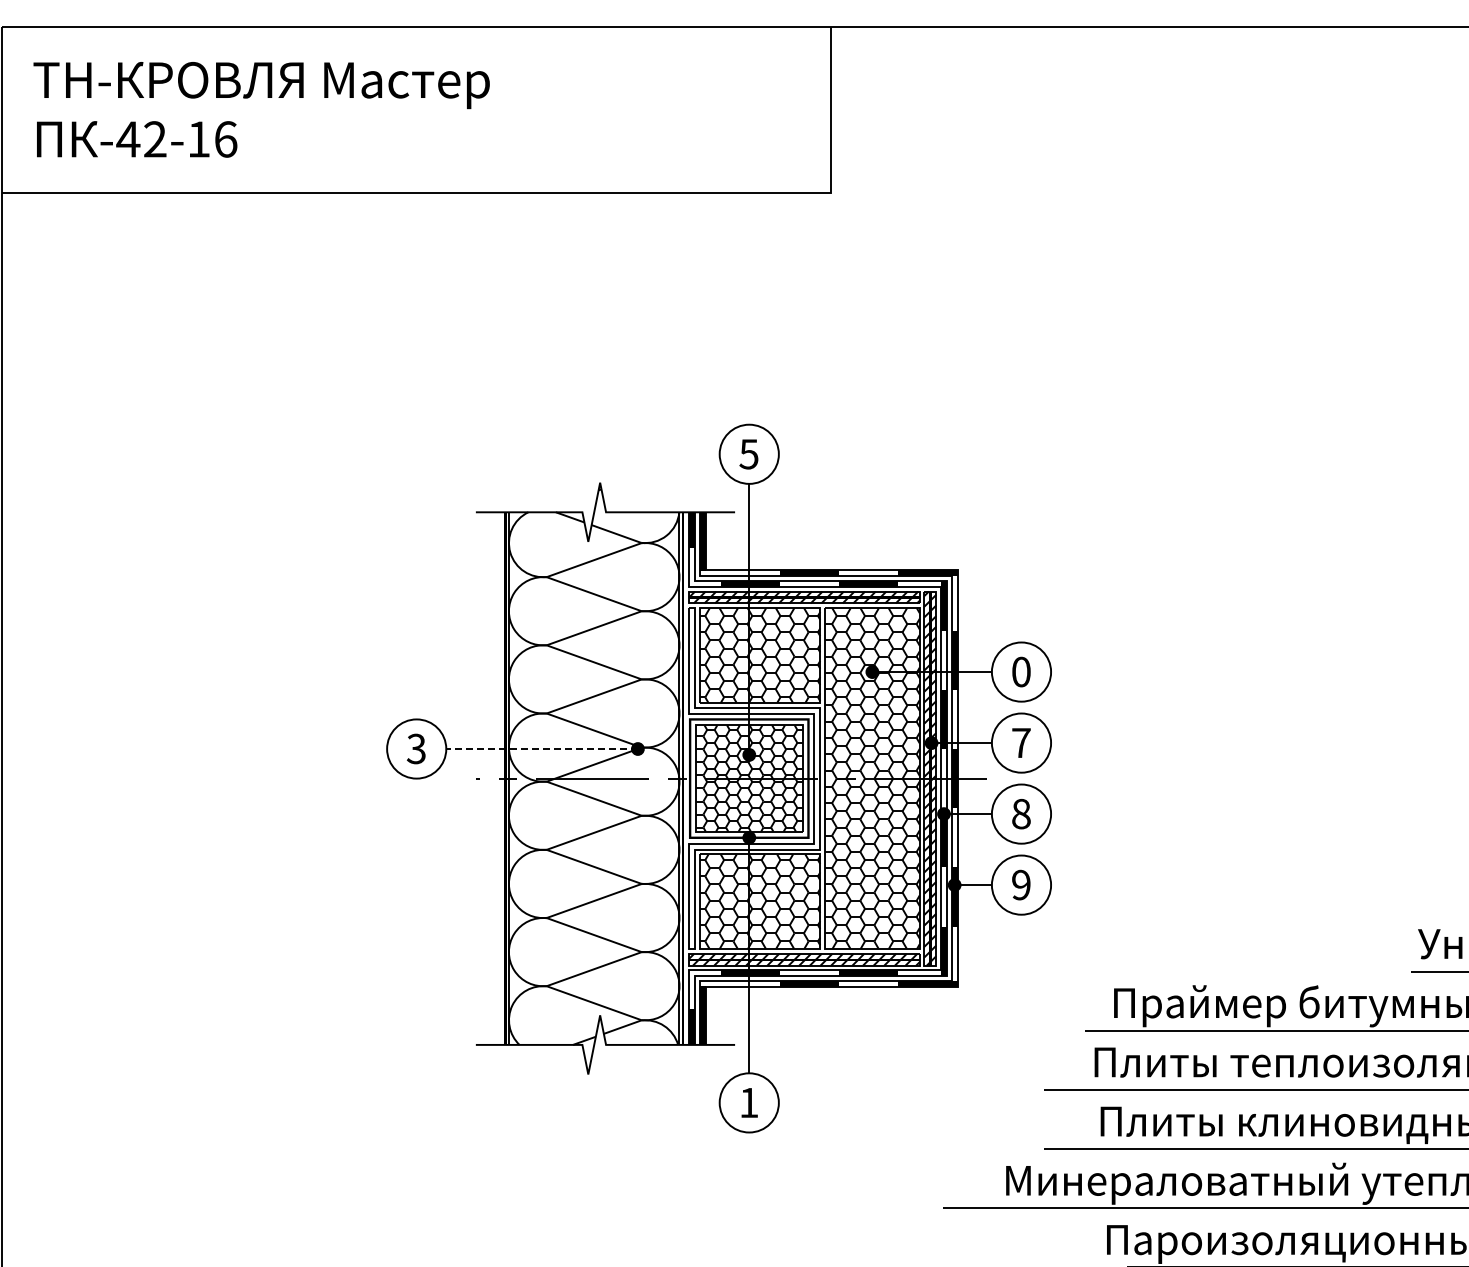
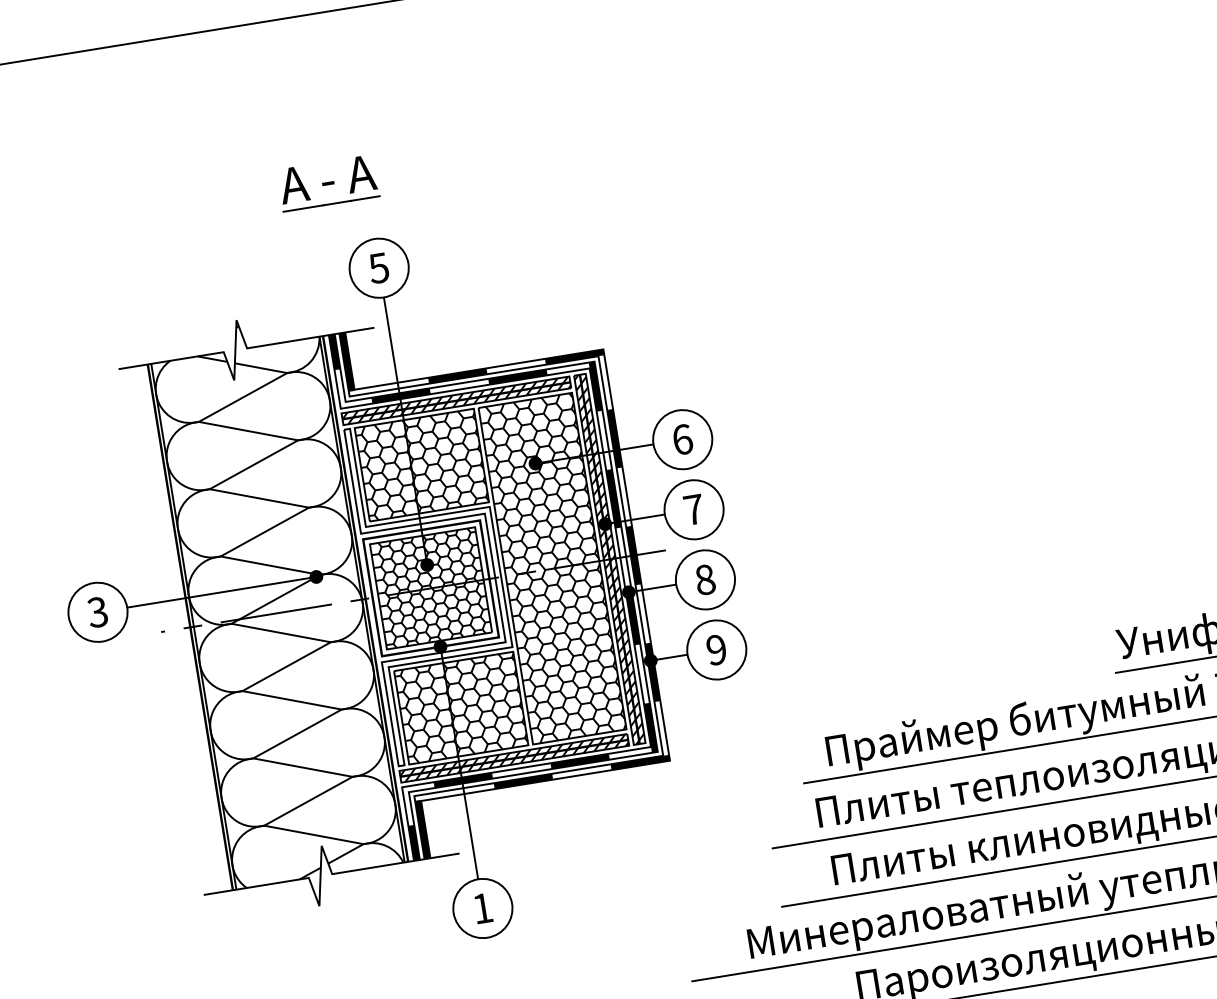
part: (712, 361) -> (328, 182), added
text: (1021, 671) -> (682, 439), 0 -> 6
line: (542, 749) -> (222, 592), dashed -> solid

